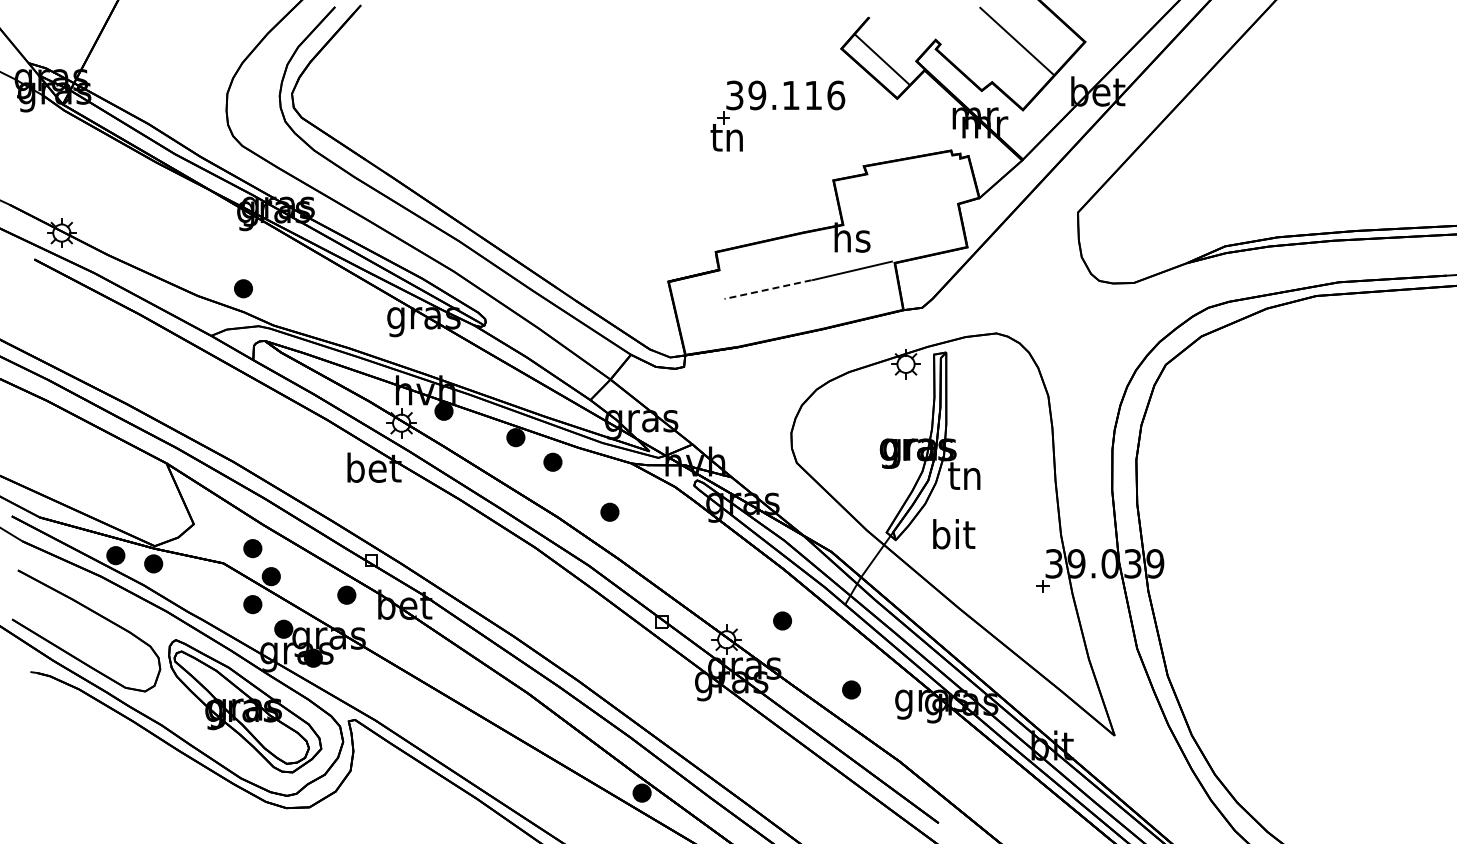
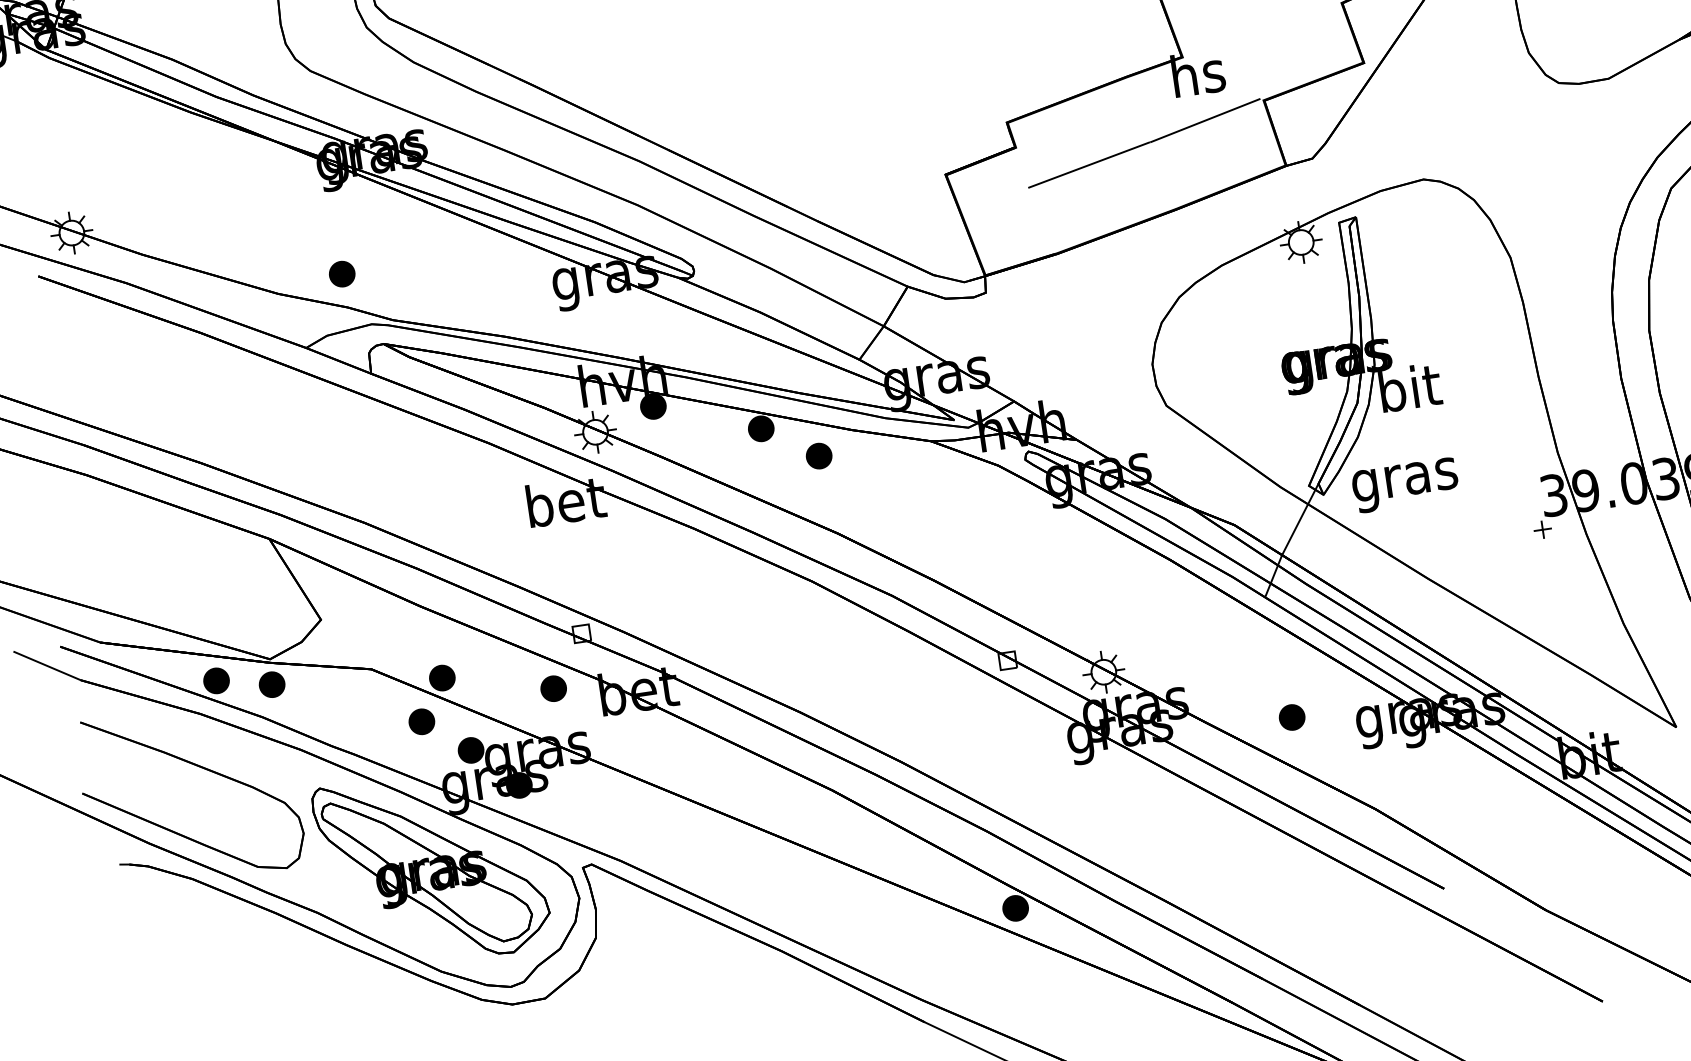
line: (768, 289) -> (1089, 164), dashed -> solid
text: (966, 475) -> (1410, 387), tn -> bit
part: (609, 511) -> (910, 514), removed
text: (952, 538) -> (1403, 480), bit -> gras
part: (252, 548) -> (409, 642), removed
part: (782, 620) -> (1179, 633), removed

